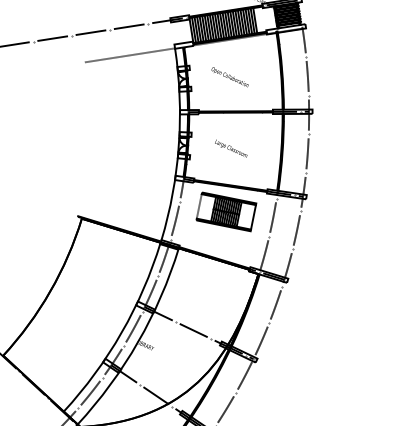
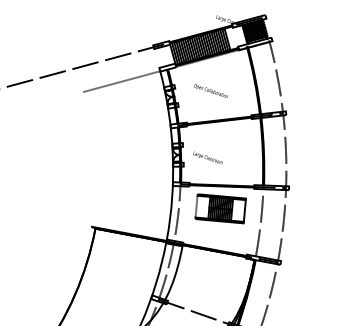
text: (231, 148) -> (208, 157), moved

